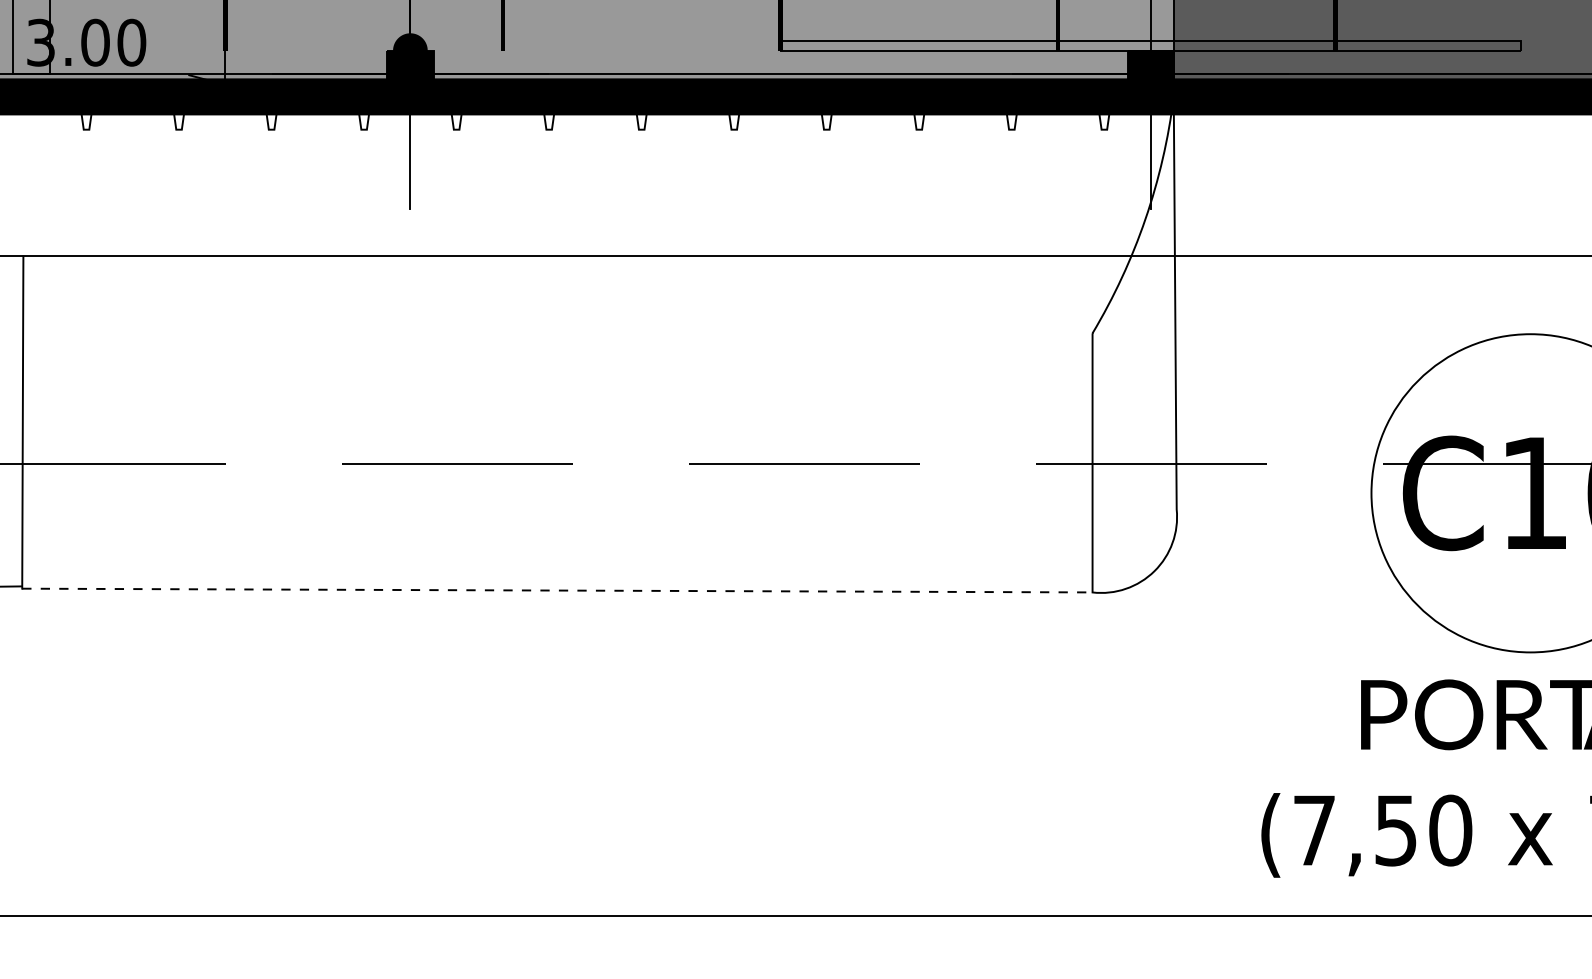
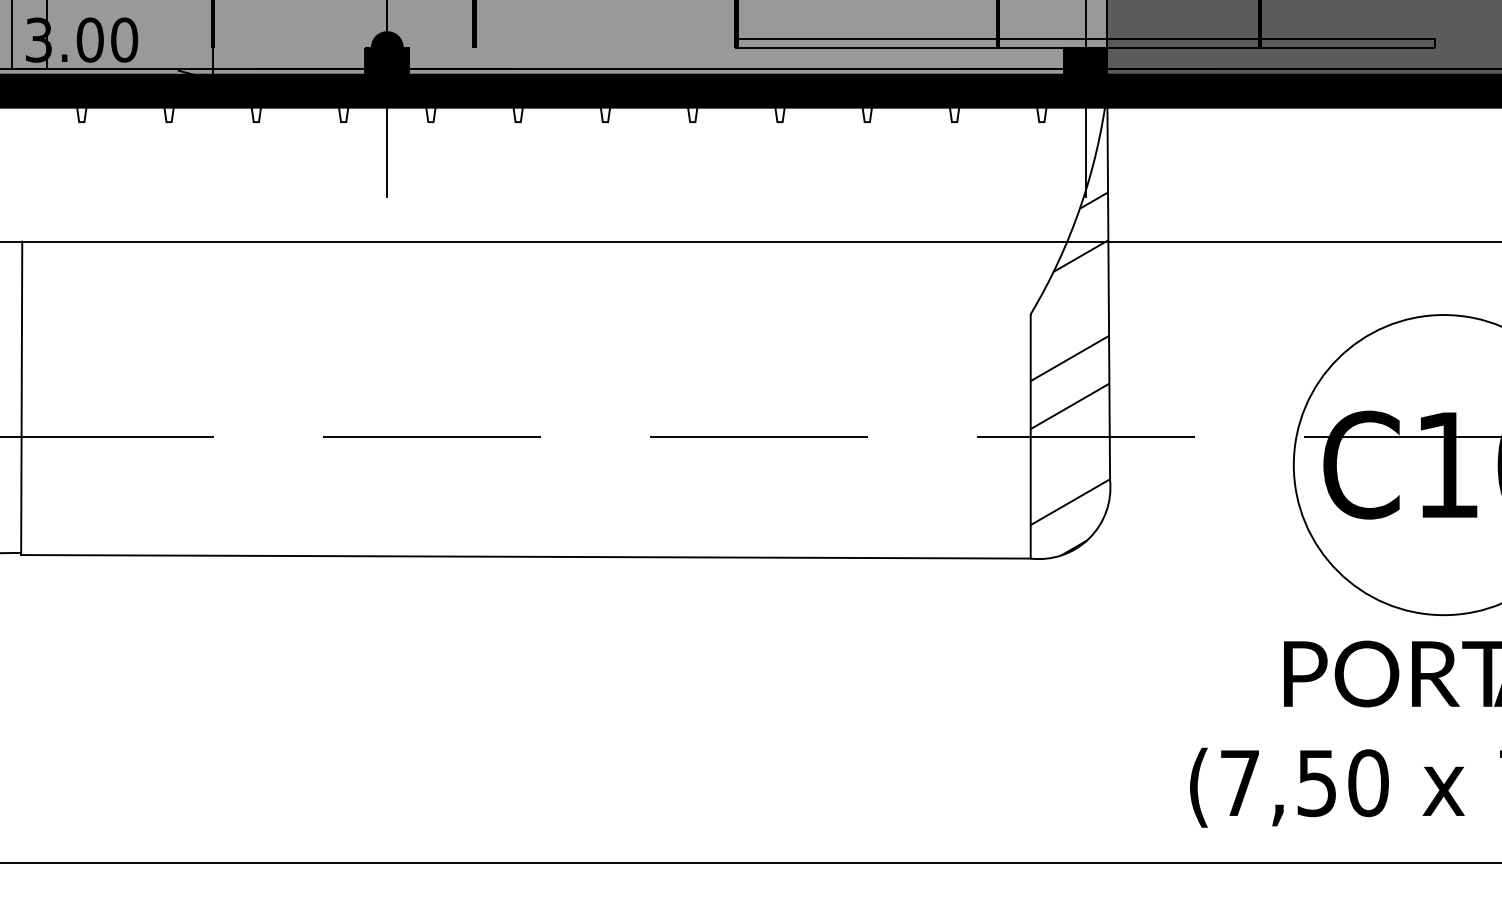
hatch: (1134, 345) -> (1070, 325), added
line: (556, 590) -> (525, 556), dashed -> solid

